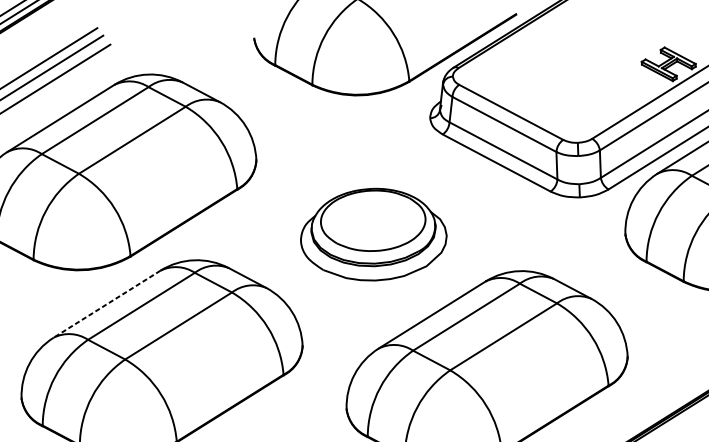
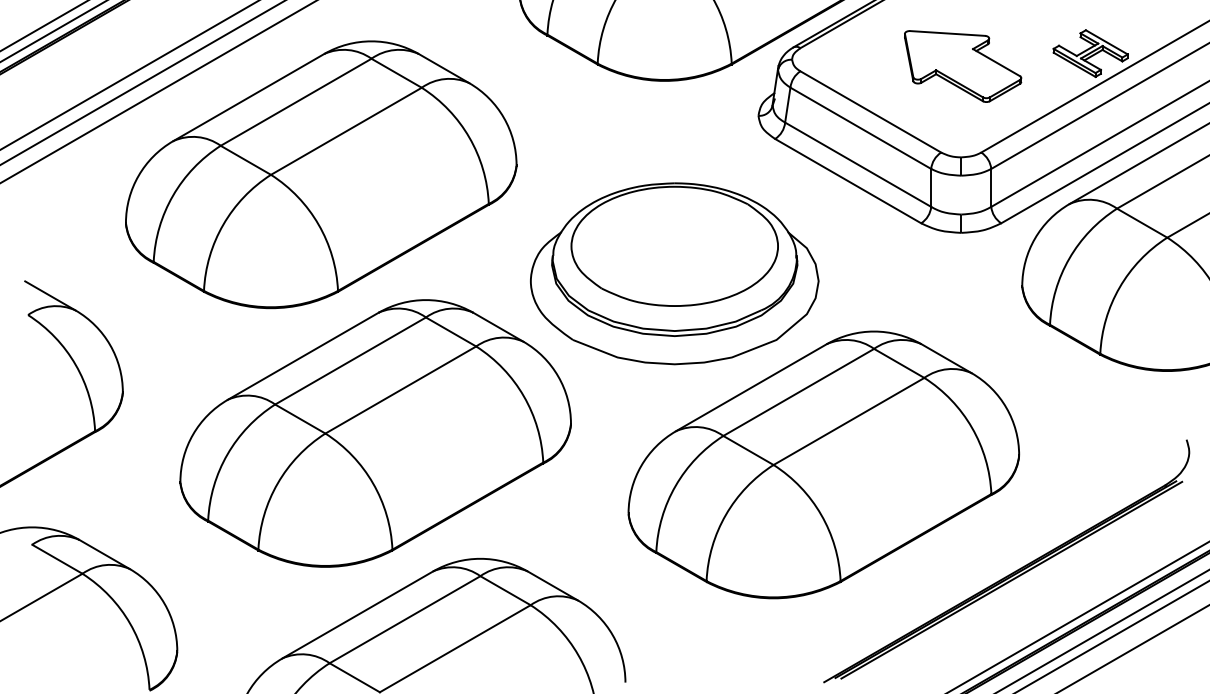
part: (577, 77) -> (963, 66), added
part: (373, 234) -> (674, 273), size x1.43
line: (106, 304) -> (302, 356), dashed -> solid

